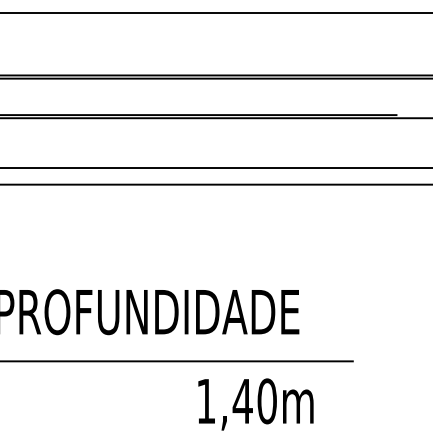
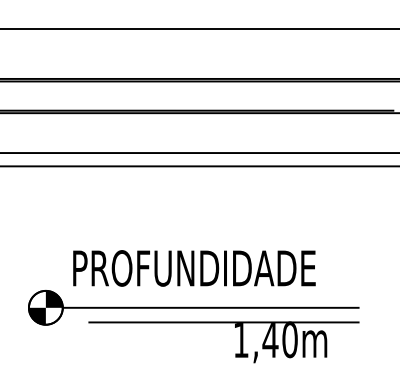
line: (184, 379) -> (223, 322), added

